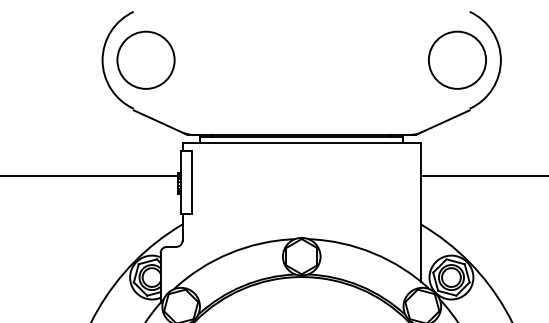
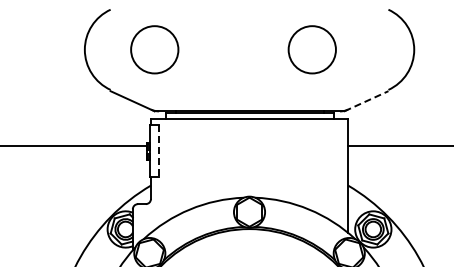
circle: (145, 59) -> (154, 49), moved
circle: (456, 59) -> (311, 49), moved
line: (443, 122) -> (366, 101), solid -> dashed
line: (192, 182) -> (159, 150), solid -> dashed

